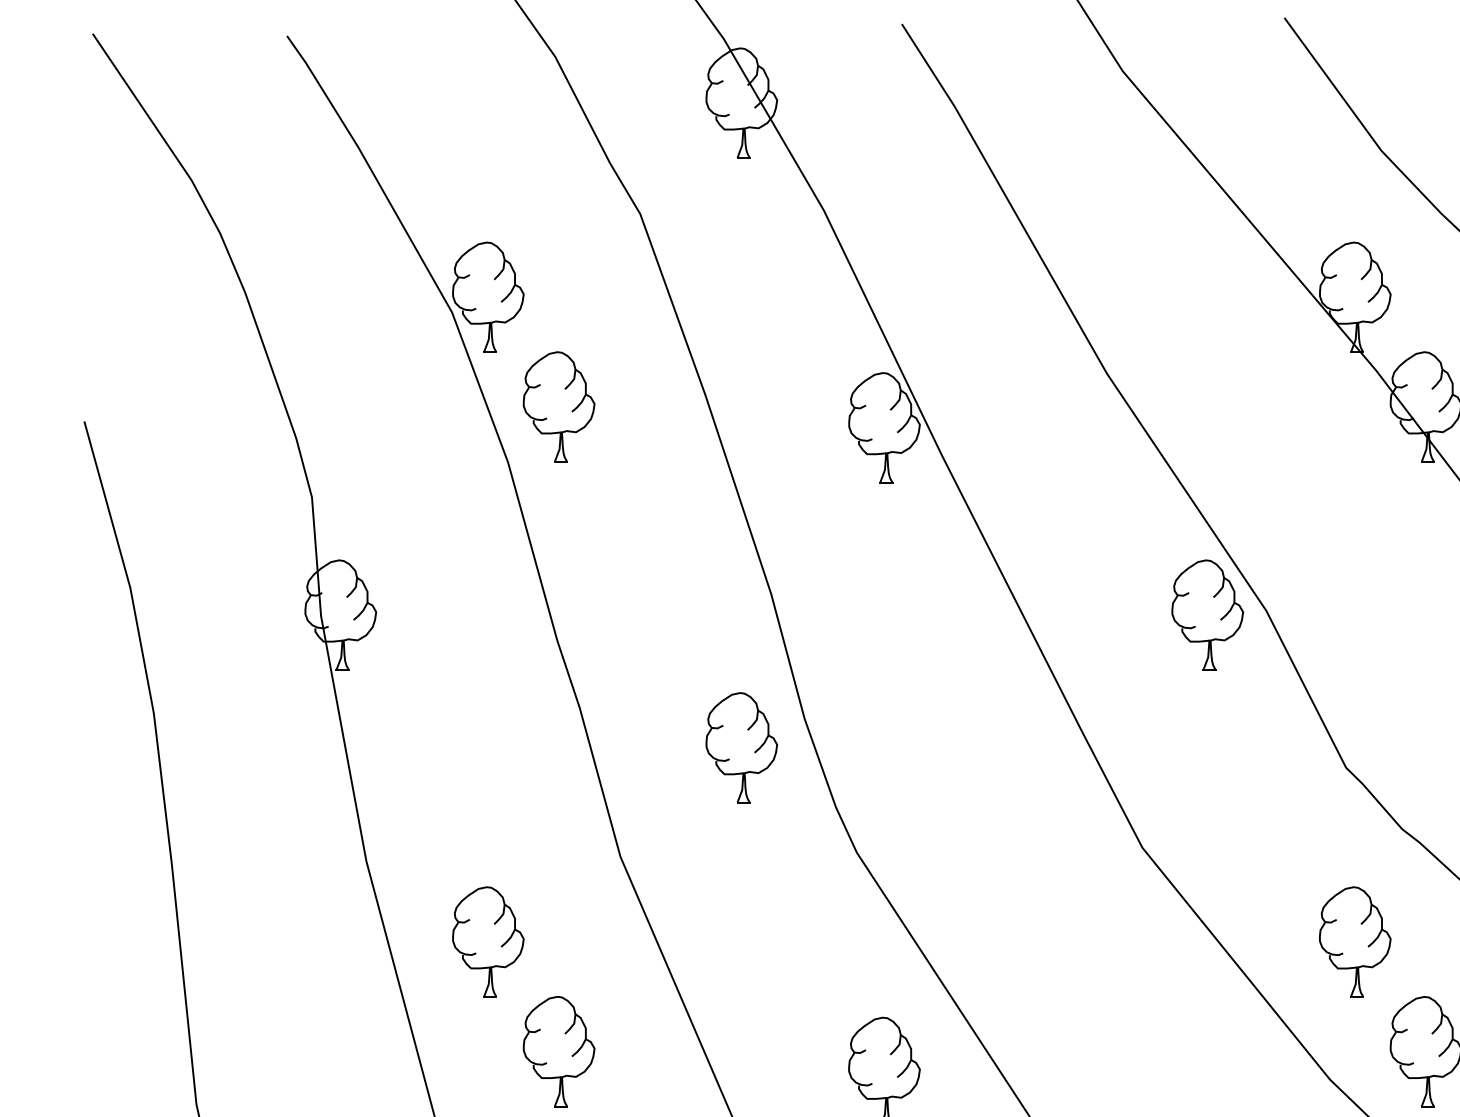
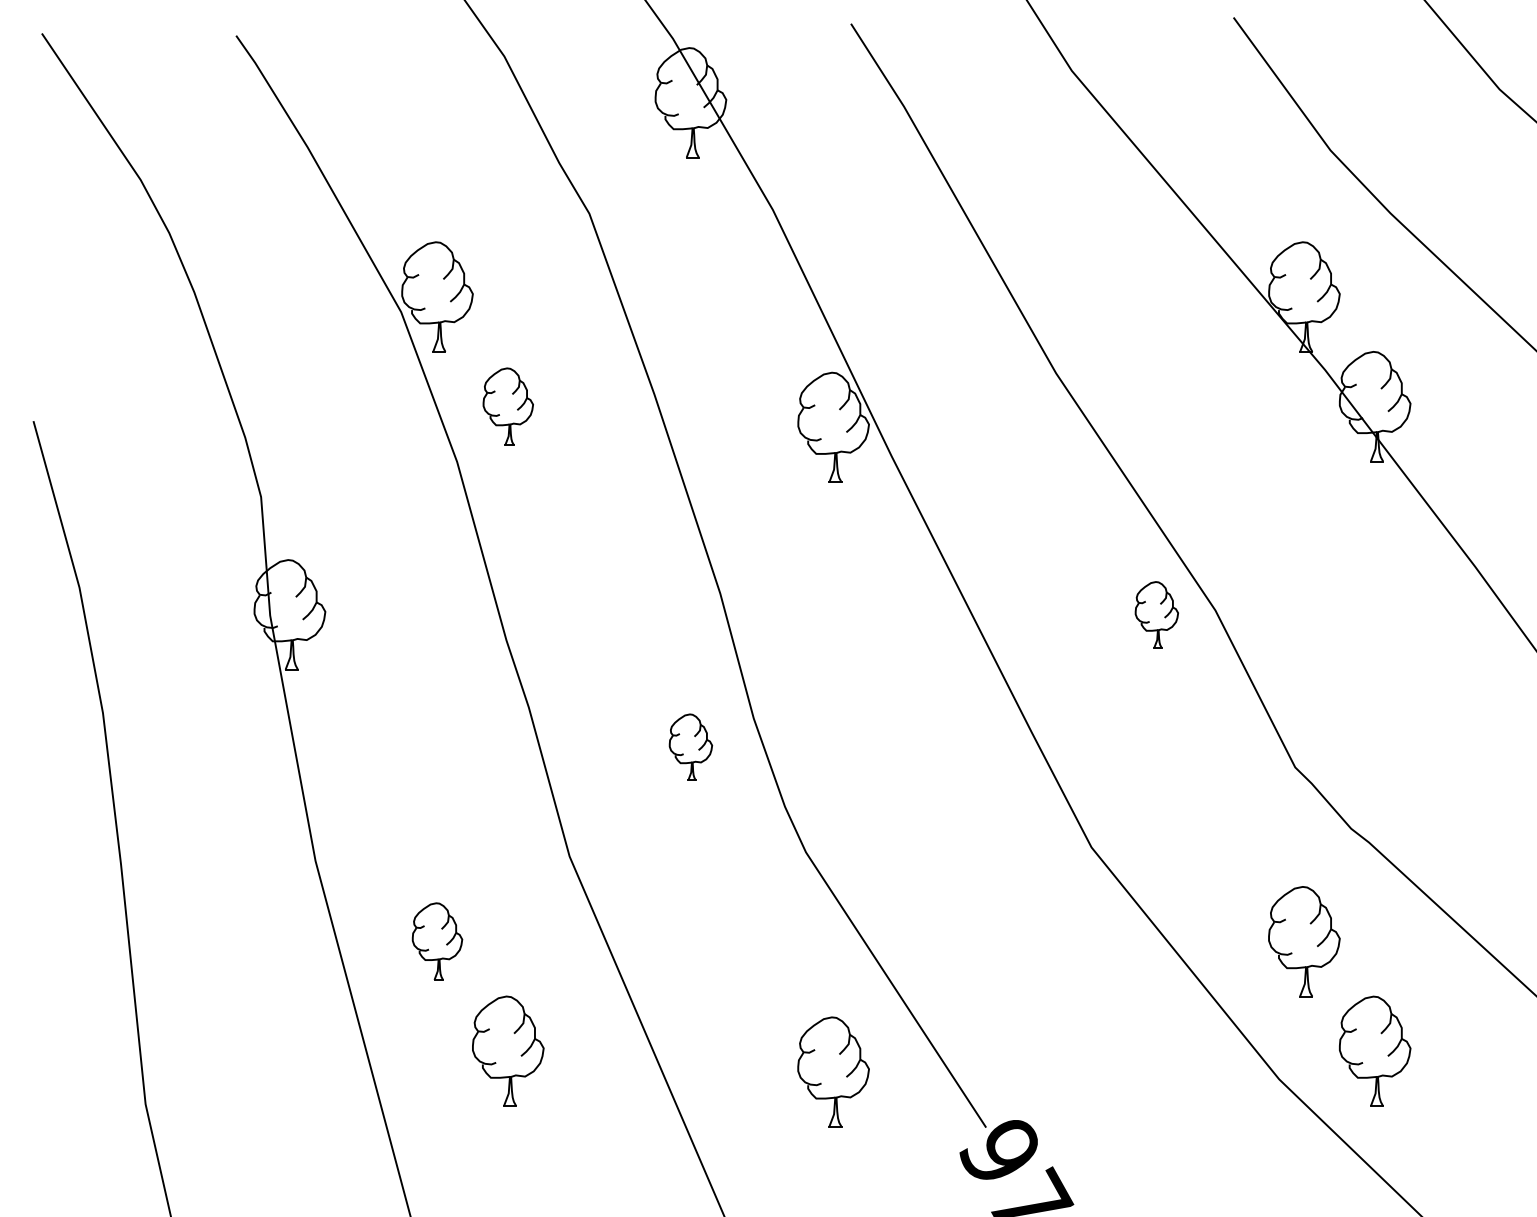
part: (559, 406) -> (508, 406), size x0.7
part: (1207, 614) -> (1156, 614), size x0.6
part: (741, 746) -> (690, 746), size x0.6
part: (488, 941) -> (437, 941), size x0.7

